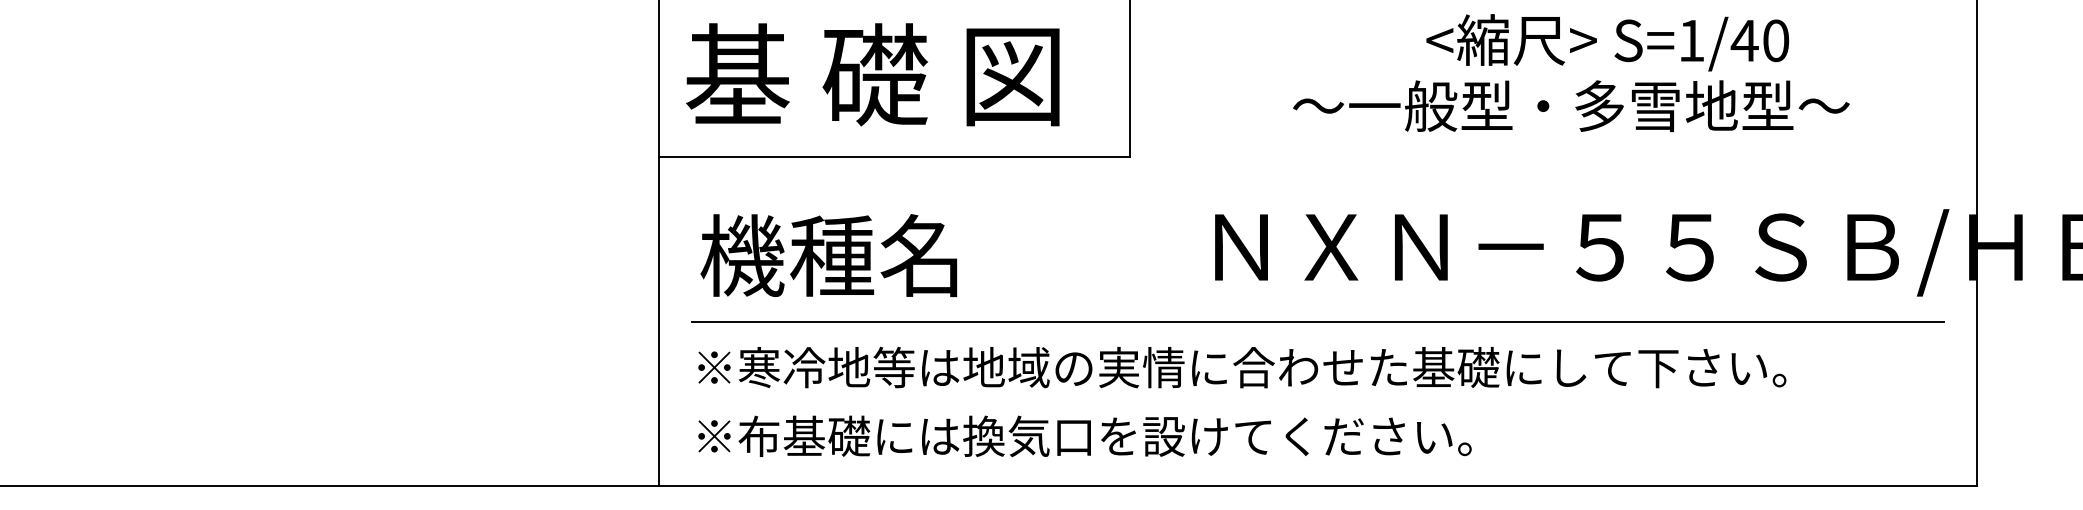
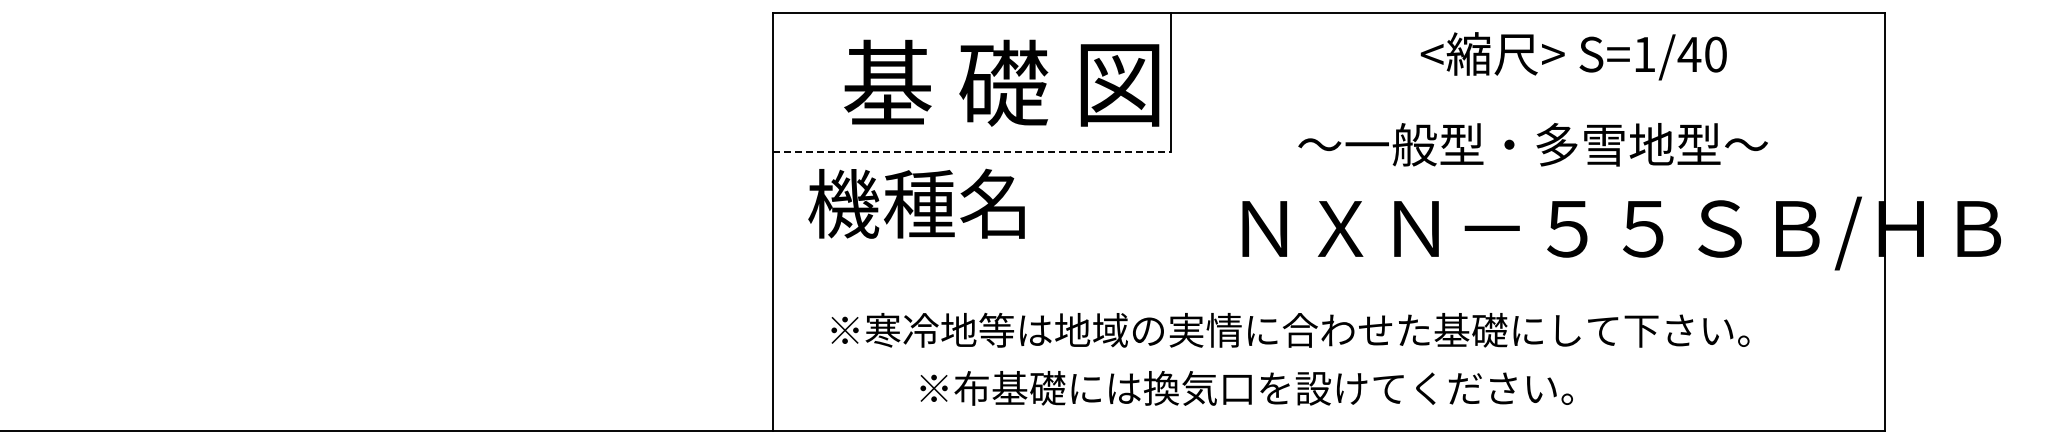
text: (872, 73) -> (1001, 82), moved
text: (1570, 105) -> (1532, 144), moved
line: (893, 156) -> (971, 152), solid -> dashed
text: (828, 255) -> (916, 203), moved
line: (1317, 321) -> (1328, 291), removed
text: (1242, 367) -> (1290, 330), moved
text: (1084, 436) -> (1246, 388), moved

